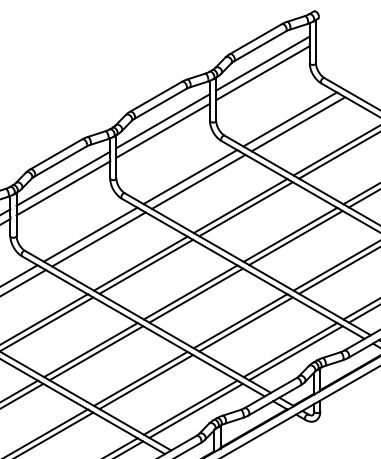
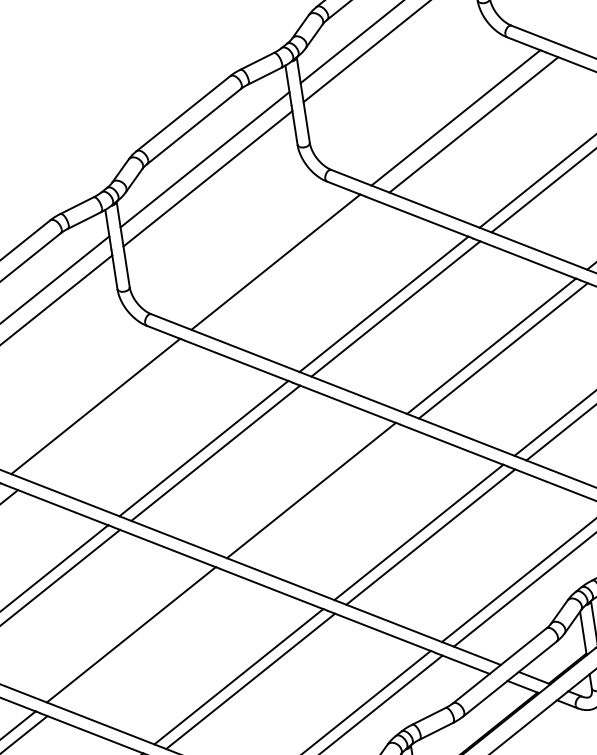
line: (198, 181) -> (293, 268), removed
line: (98, 239) -> (112, 413), removed
line: (195, 295) -> (321, 495), removed
line: (96, 353) -> (143, 639), removed

